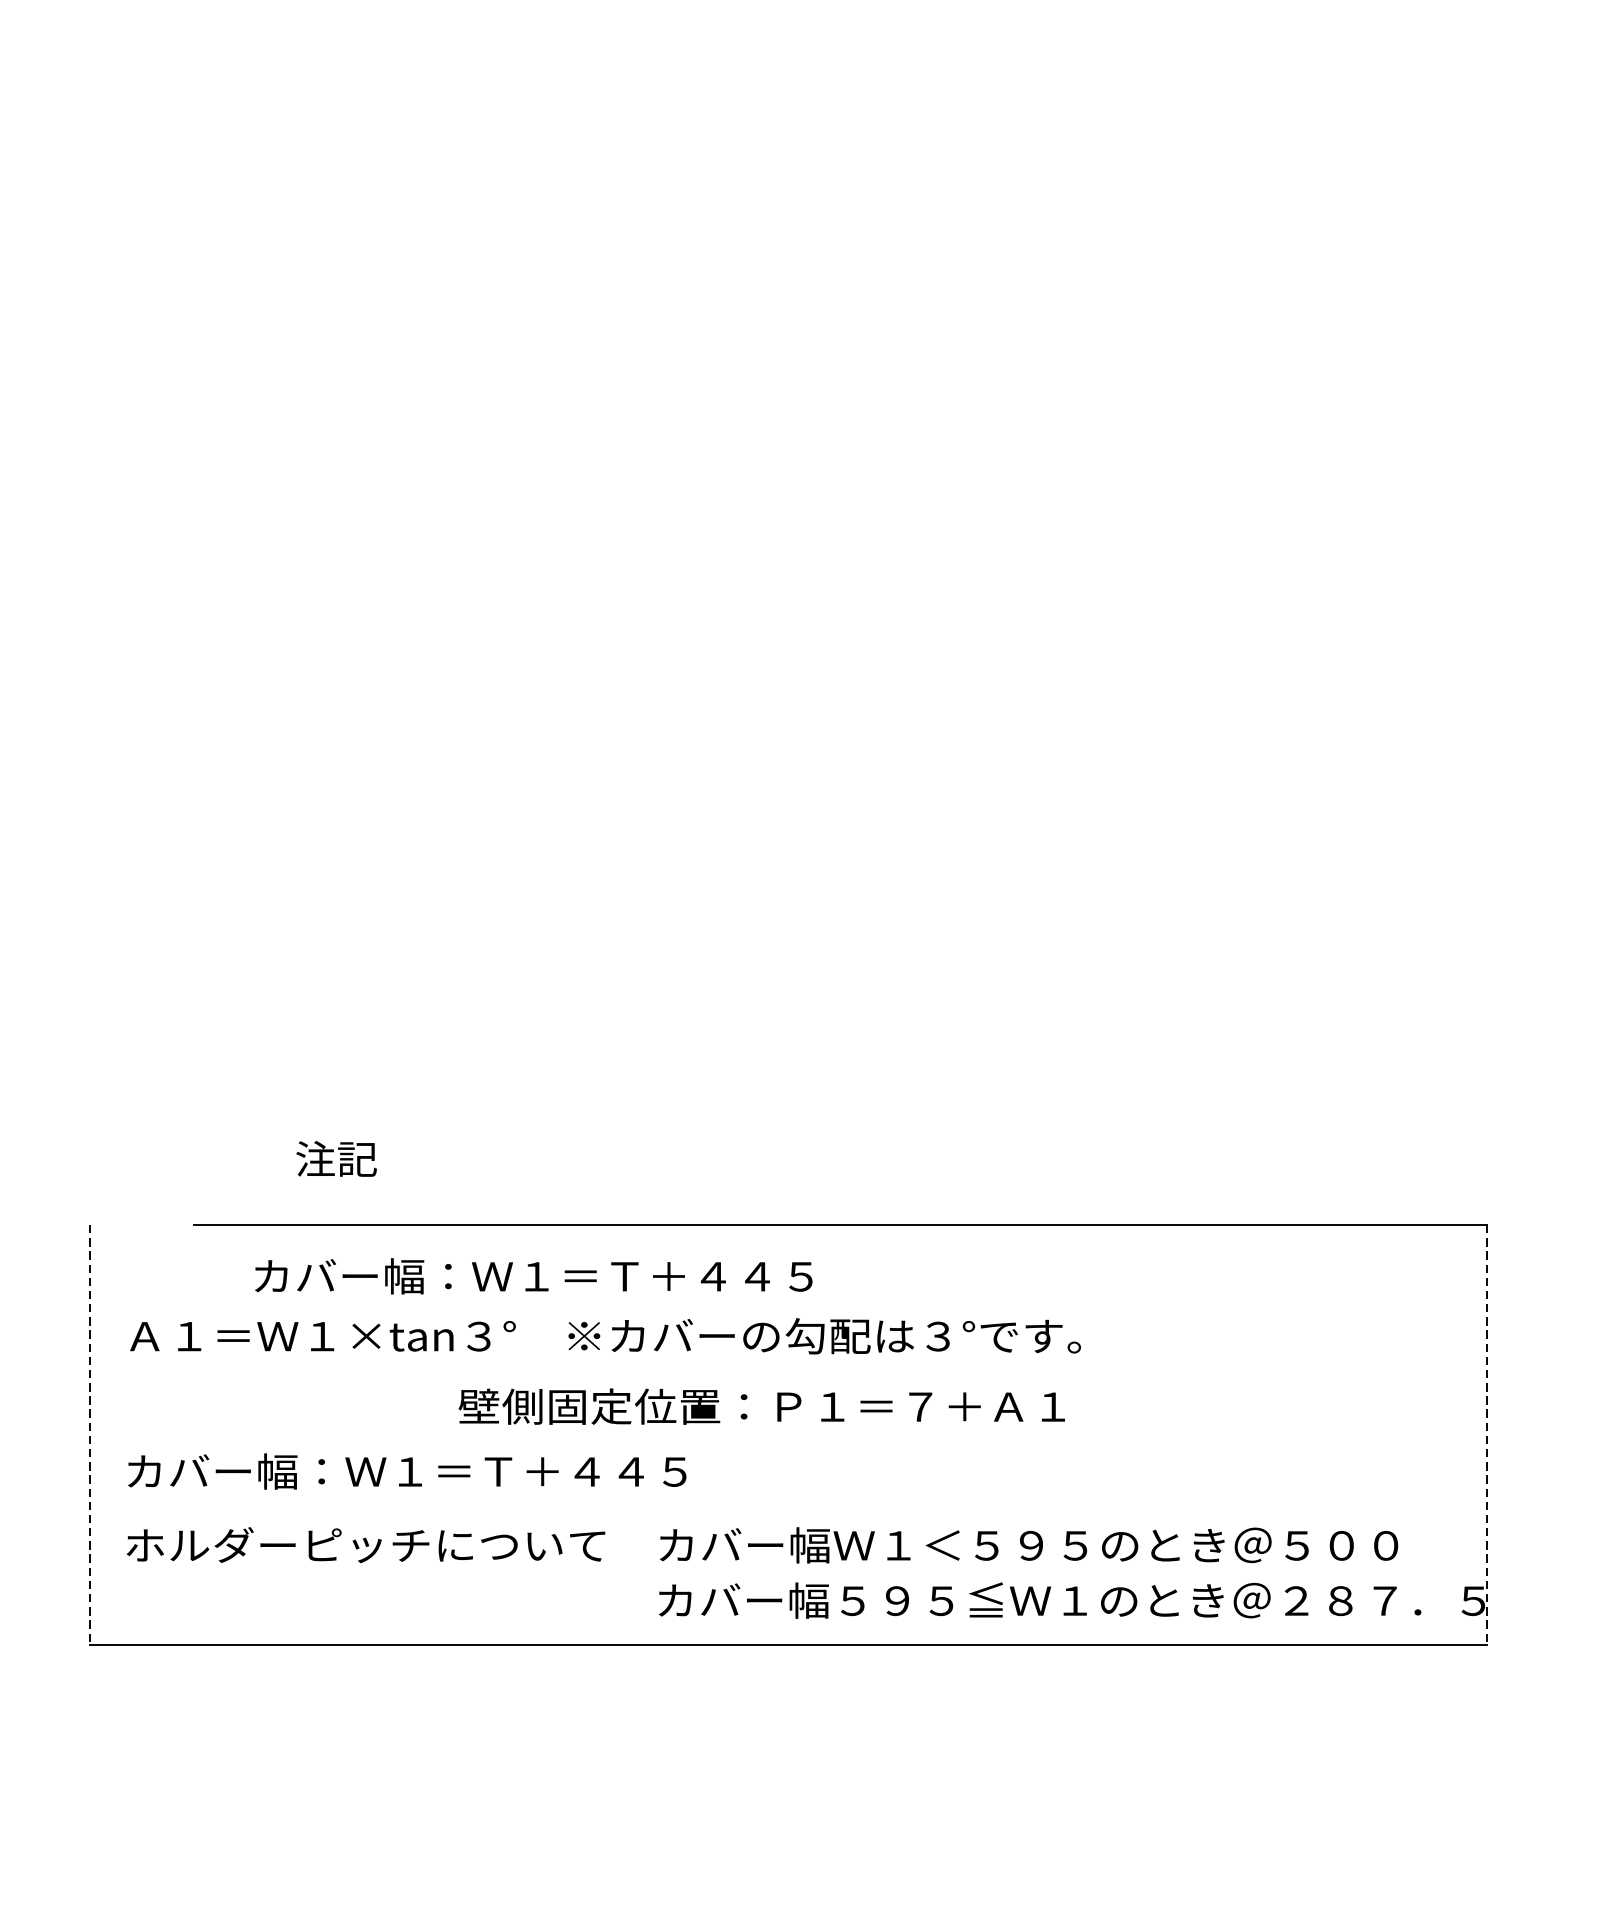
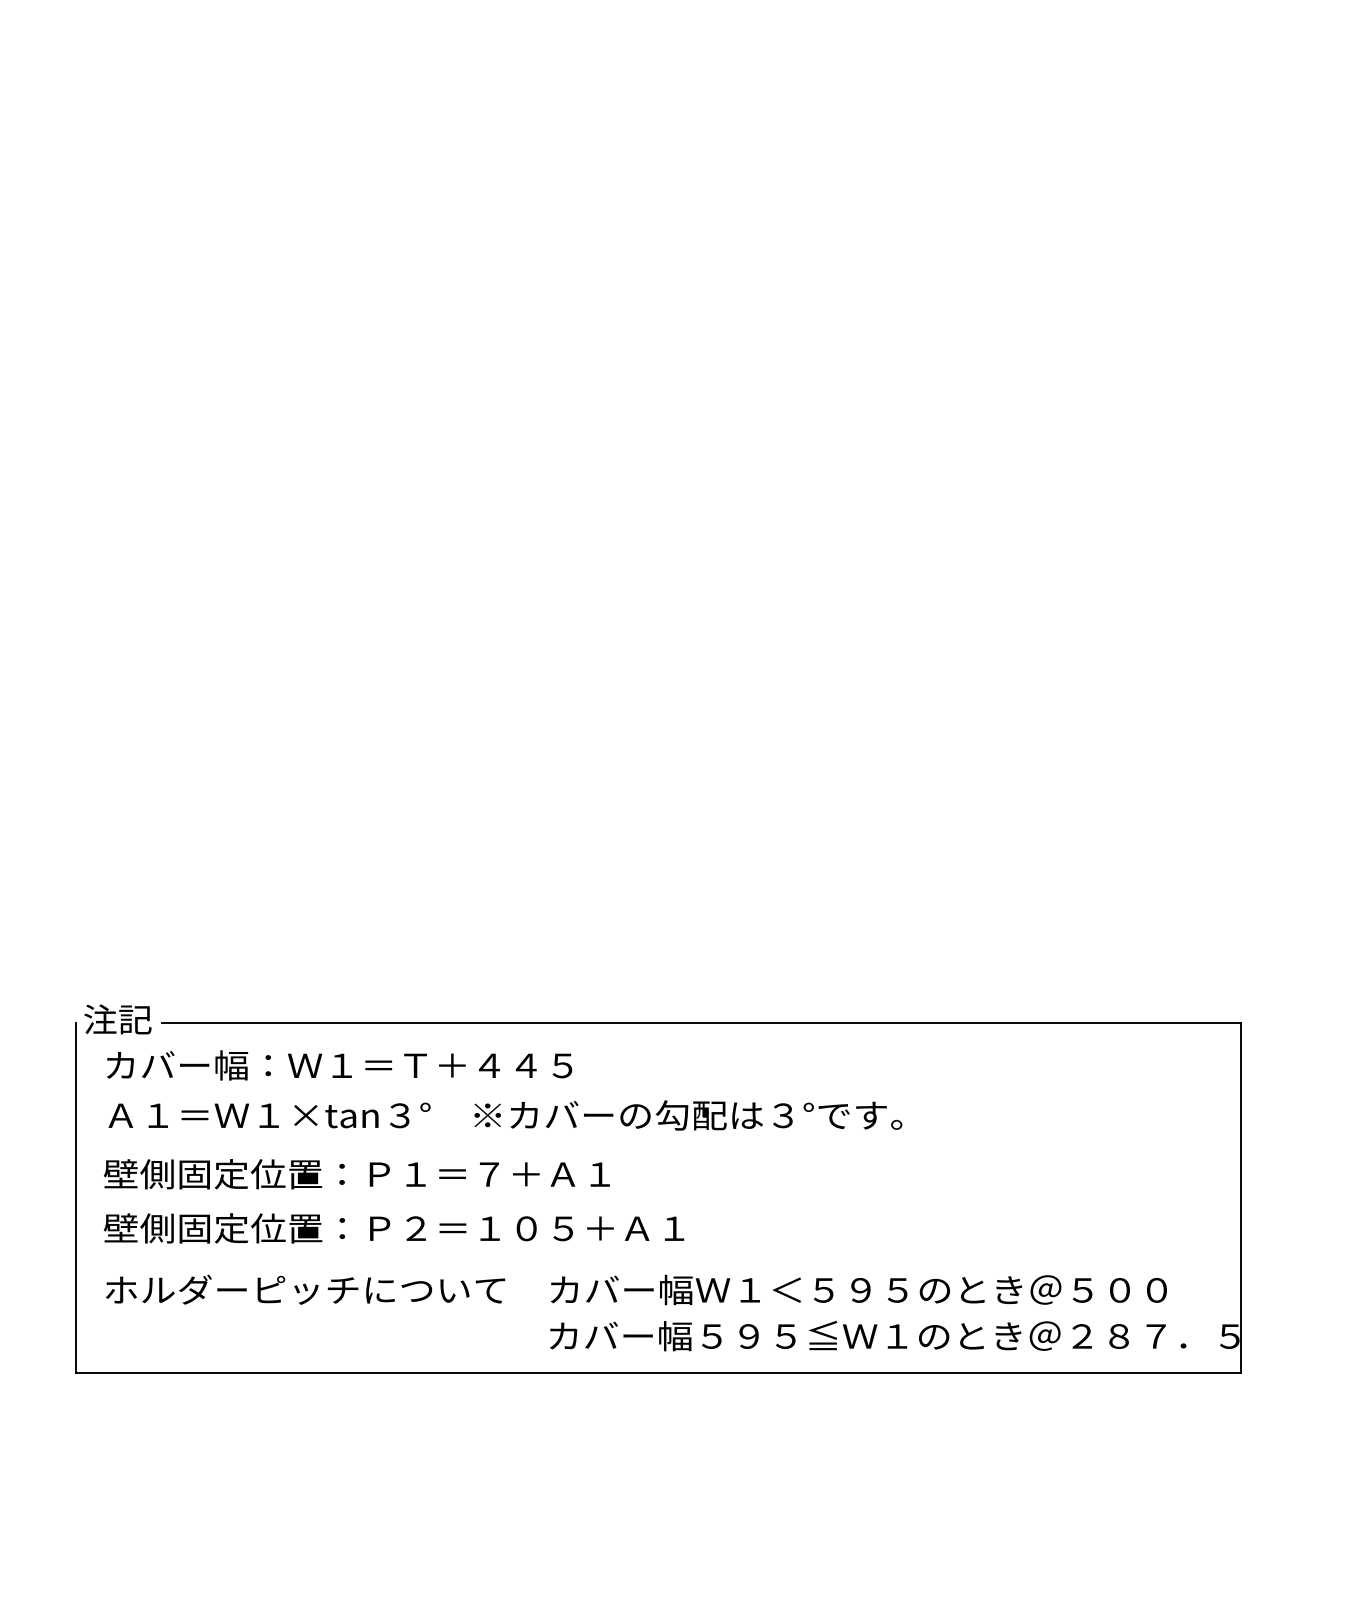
text: (336, 1158) -> (117, 1019), moved
text: (533, 1276) -> (339, 1065), moved
text: (761, 1406) -> (356, 1174), moved
line: (90, 1435) -> (75, 1198), dashed -> solid
line: (1486, 1435) -> (1240, 1198), dashed -> solid
text: (471, 1471) -> (393, 1228), カバー幅：Ｗ１＝Ｔ＋４４５ -> 壁側固定位置：Ｐ２＝１０５＋Ａ１

